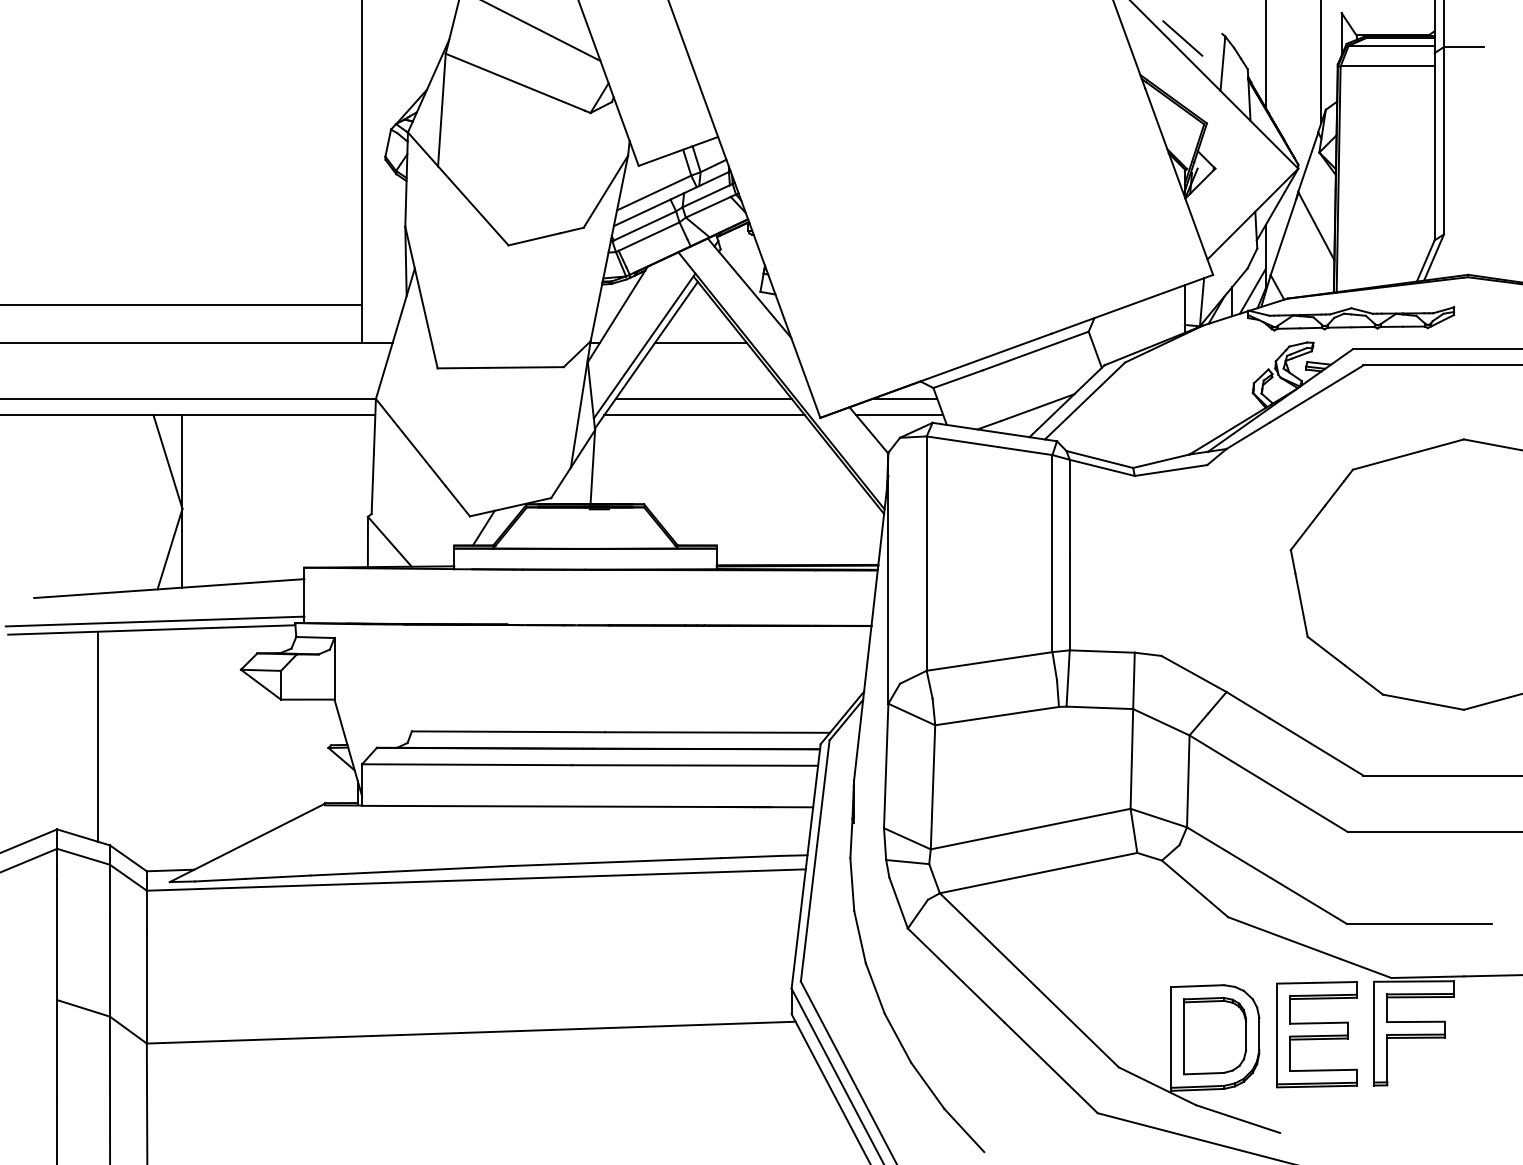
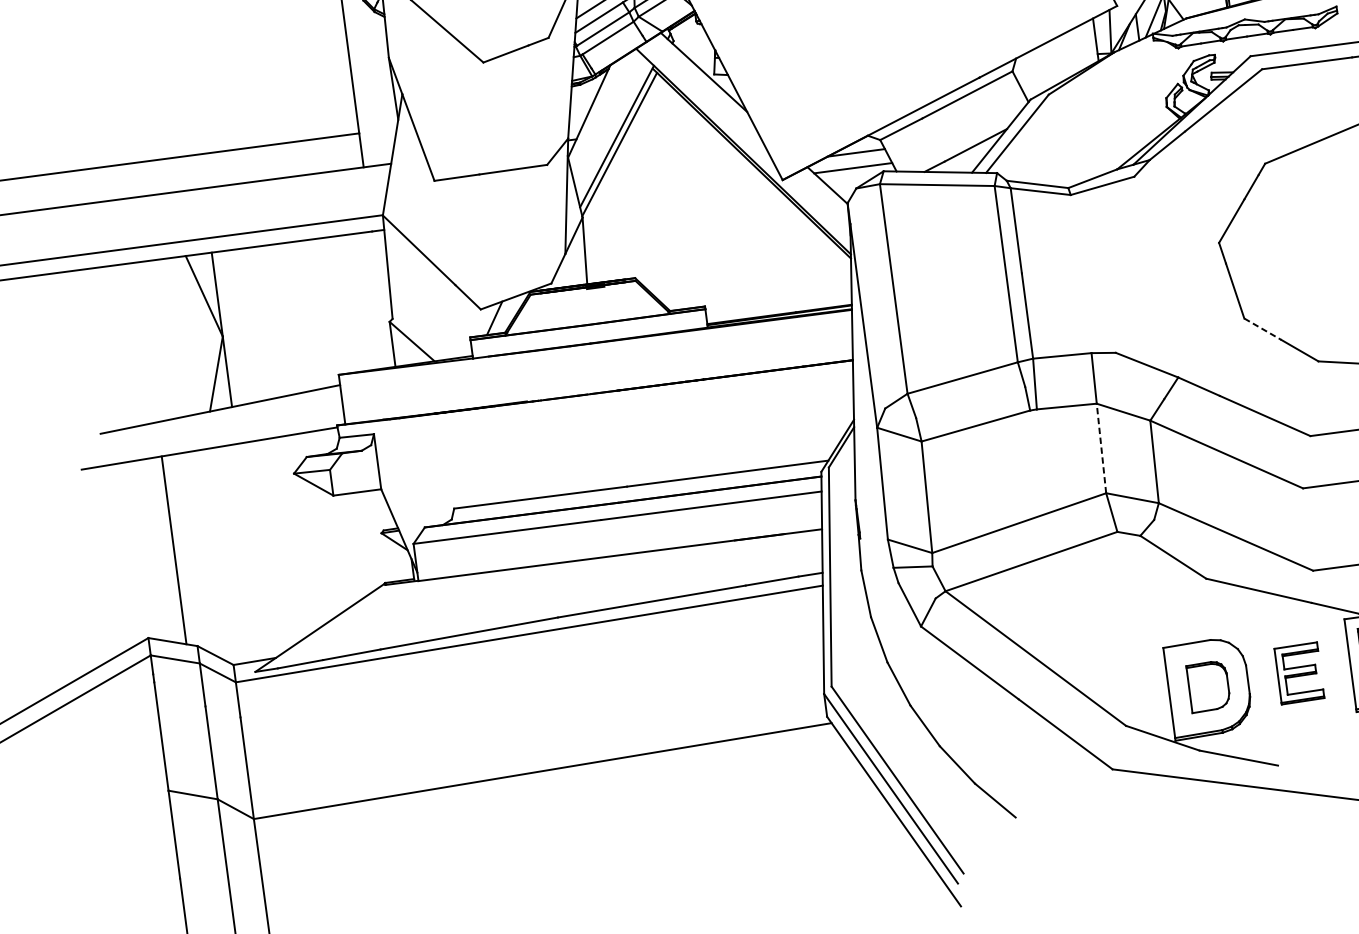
line: (700, 343) -> (666, 127), removed
line: (703, 398) -> (675, 176), removed
line: (704, 415) -> (678, 191), removed
line: (154, 621) -> (211, 440), removed
line: (1326, 651) -> (1262, 329), solid -> dashed
line: (1131, 758) -> (1101, 448), solid -> dashed
part: (1316, 1034) -> (1299, 673), size x0.6
part: (1215, 1036) -> (1208, 686), size x0.7

